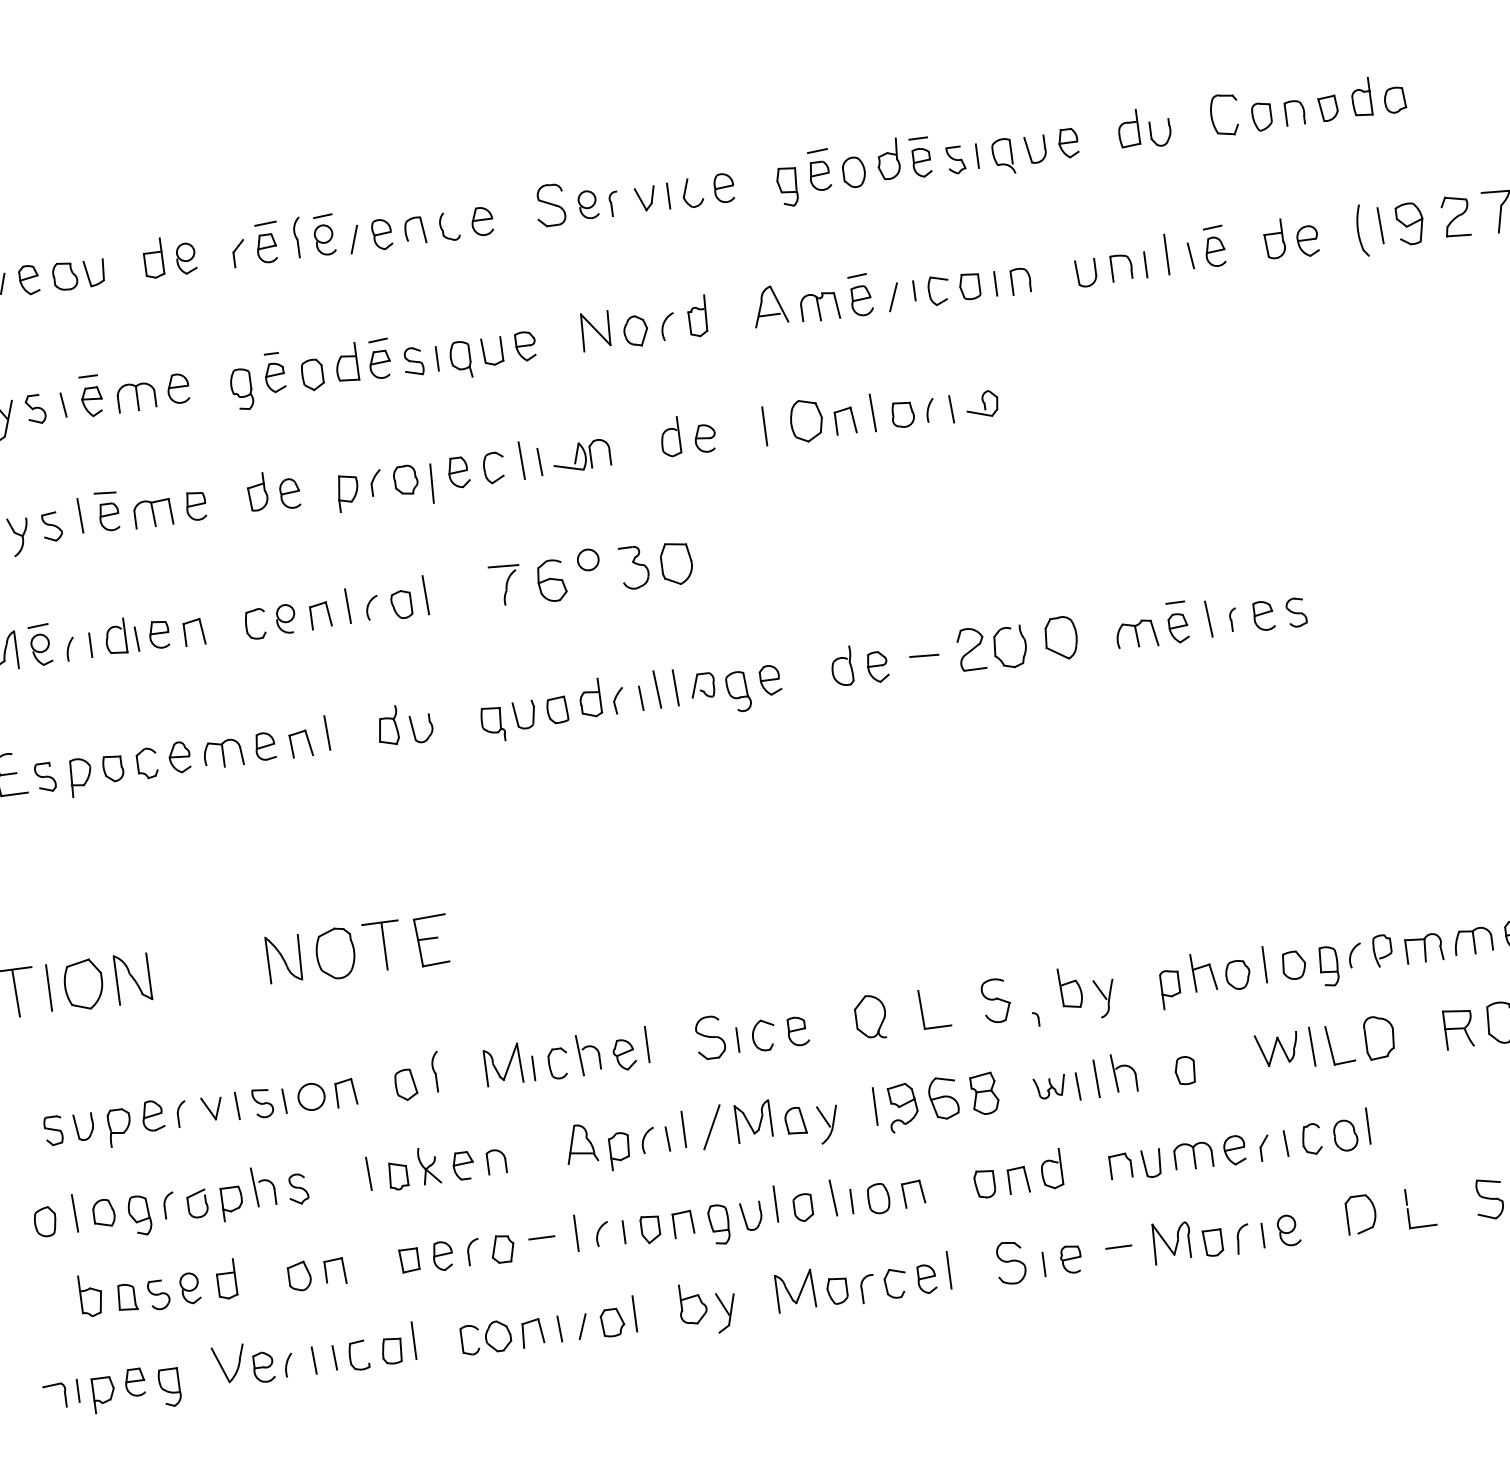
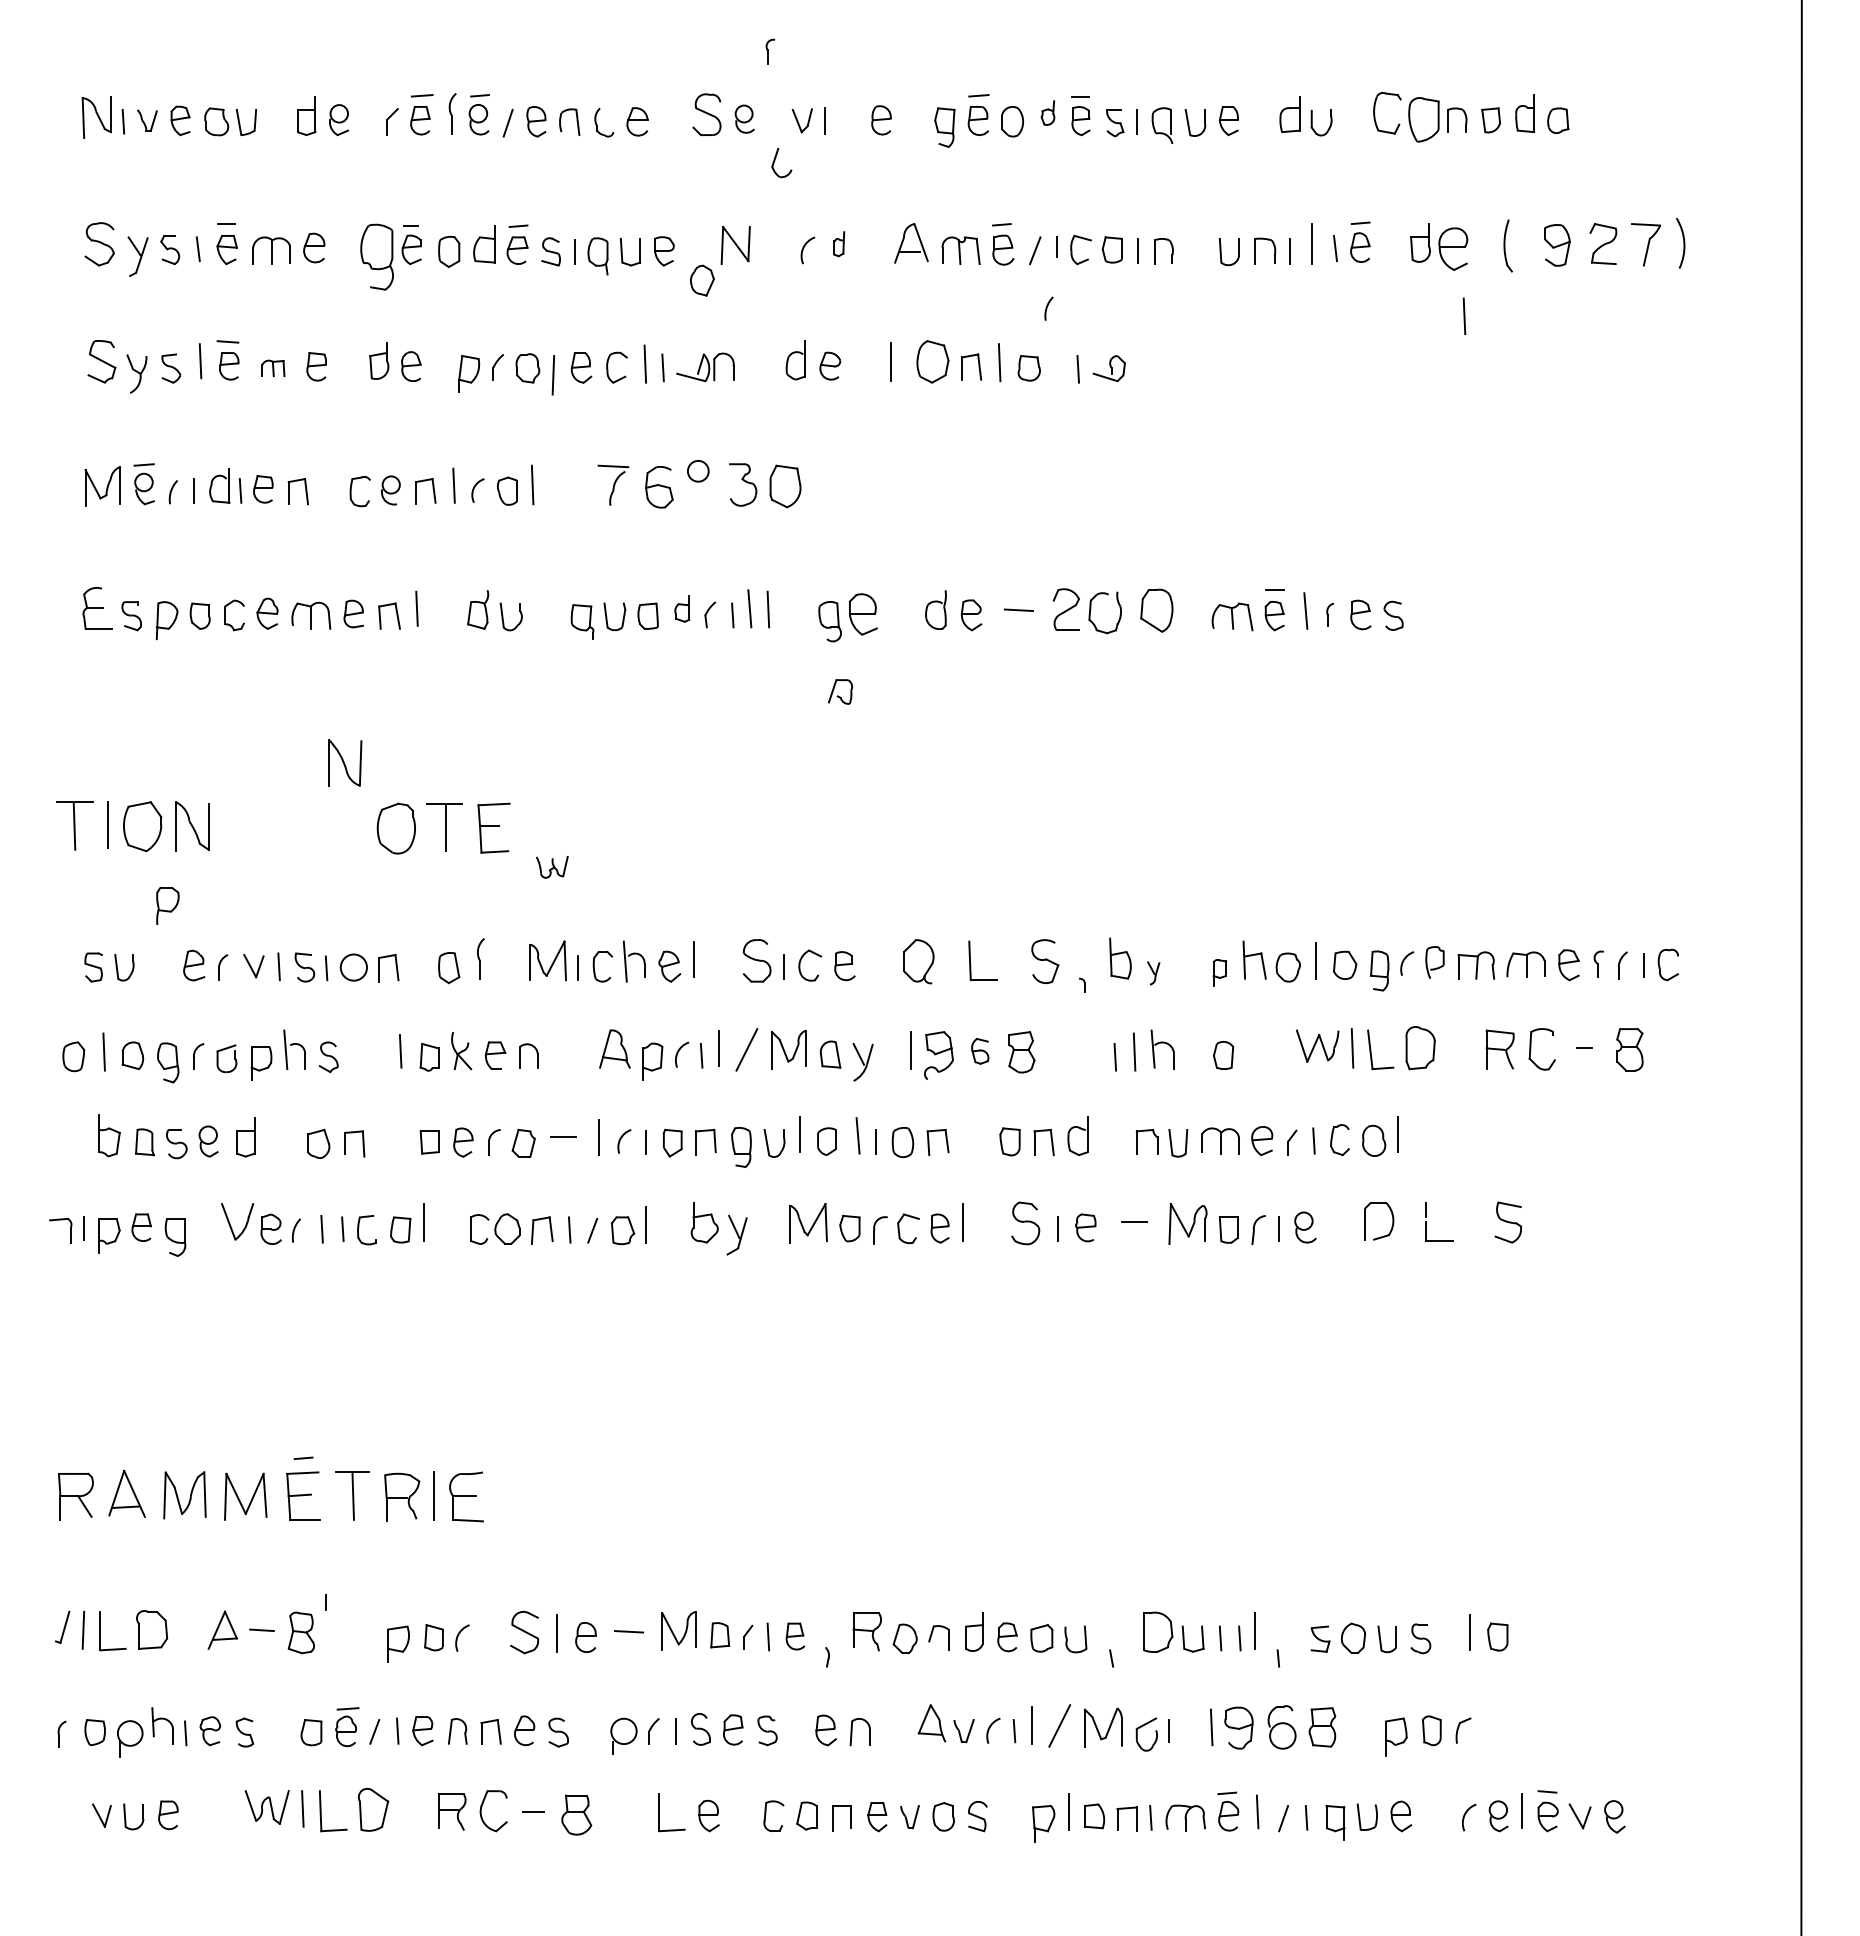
part: (1262, 116) -> (1424, 119), size x1.6
part: (887, 158) -> (1047, 112), size x0.6
part: (686, 191) -> (775, 160), moved
part: (614, 203) -> (770, 51), moved
line: (1380, 224) -> (1464, 315), moved
part: (1308, 241) -> (1453, 249), size x1.4
part: (697, 316) -> (838, 244), size x0.6
part: (635, 330) -> (702, 280), moved
part: (241, 389) -> (376, 256), size x1.6
arc: (928, 410) -> (1047, 308), moved
part: (153, 513) -> (273, 368), size x0.6
part: (769, 679) -> (862, 613), size x1.4
part: (702, 685) -> (840, 691), moved
part: (590, 698) -> (682, 608), size x0.7
part: (284, 958) -> (345, 762), moved
part: (1170, 988) -> (1219, 972), size x0.7
part: (1105, 998) -> (1153, 973), size x0.6
part: (1050, 1087) -> (552, 867), moved
part: (942, 1098) -> (979, 1051), size x0.6
part: (119, 1127) -> (167, 905), moved

